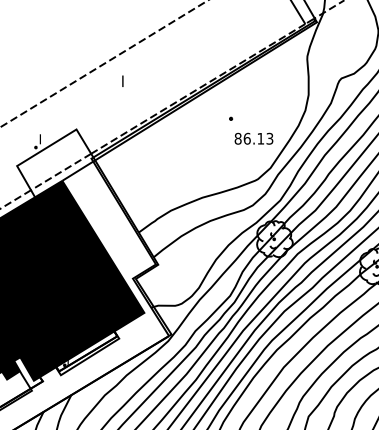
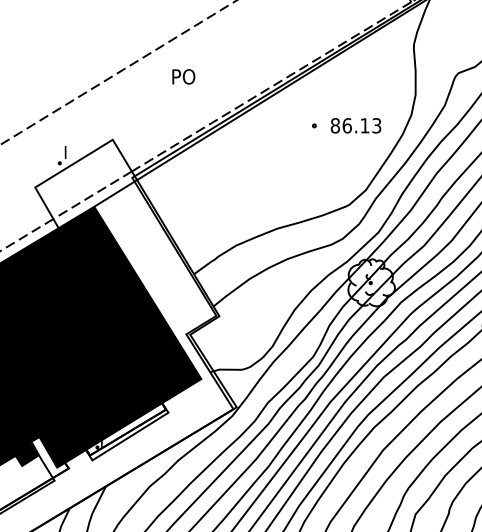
text: (131, 81) -> (184, 77), I -> PO
text: (253, 138) -> (355, 125), moved

